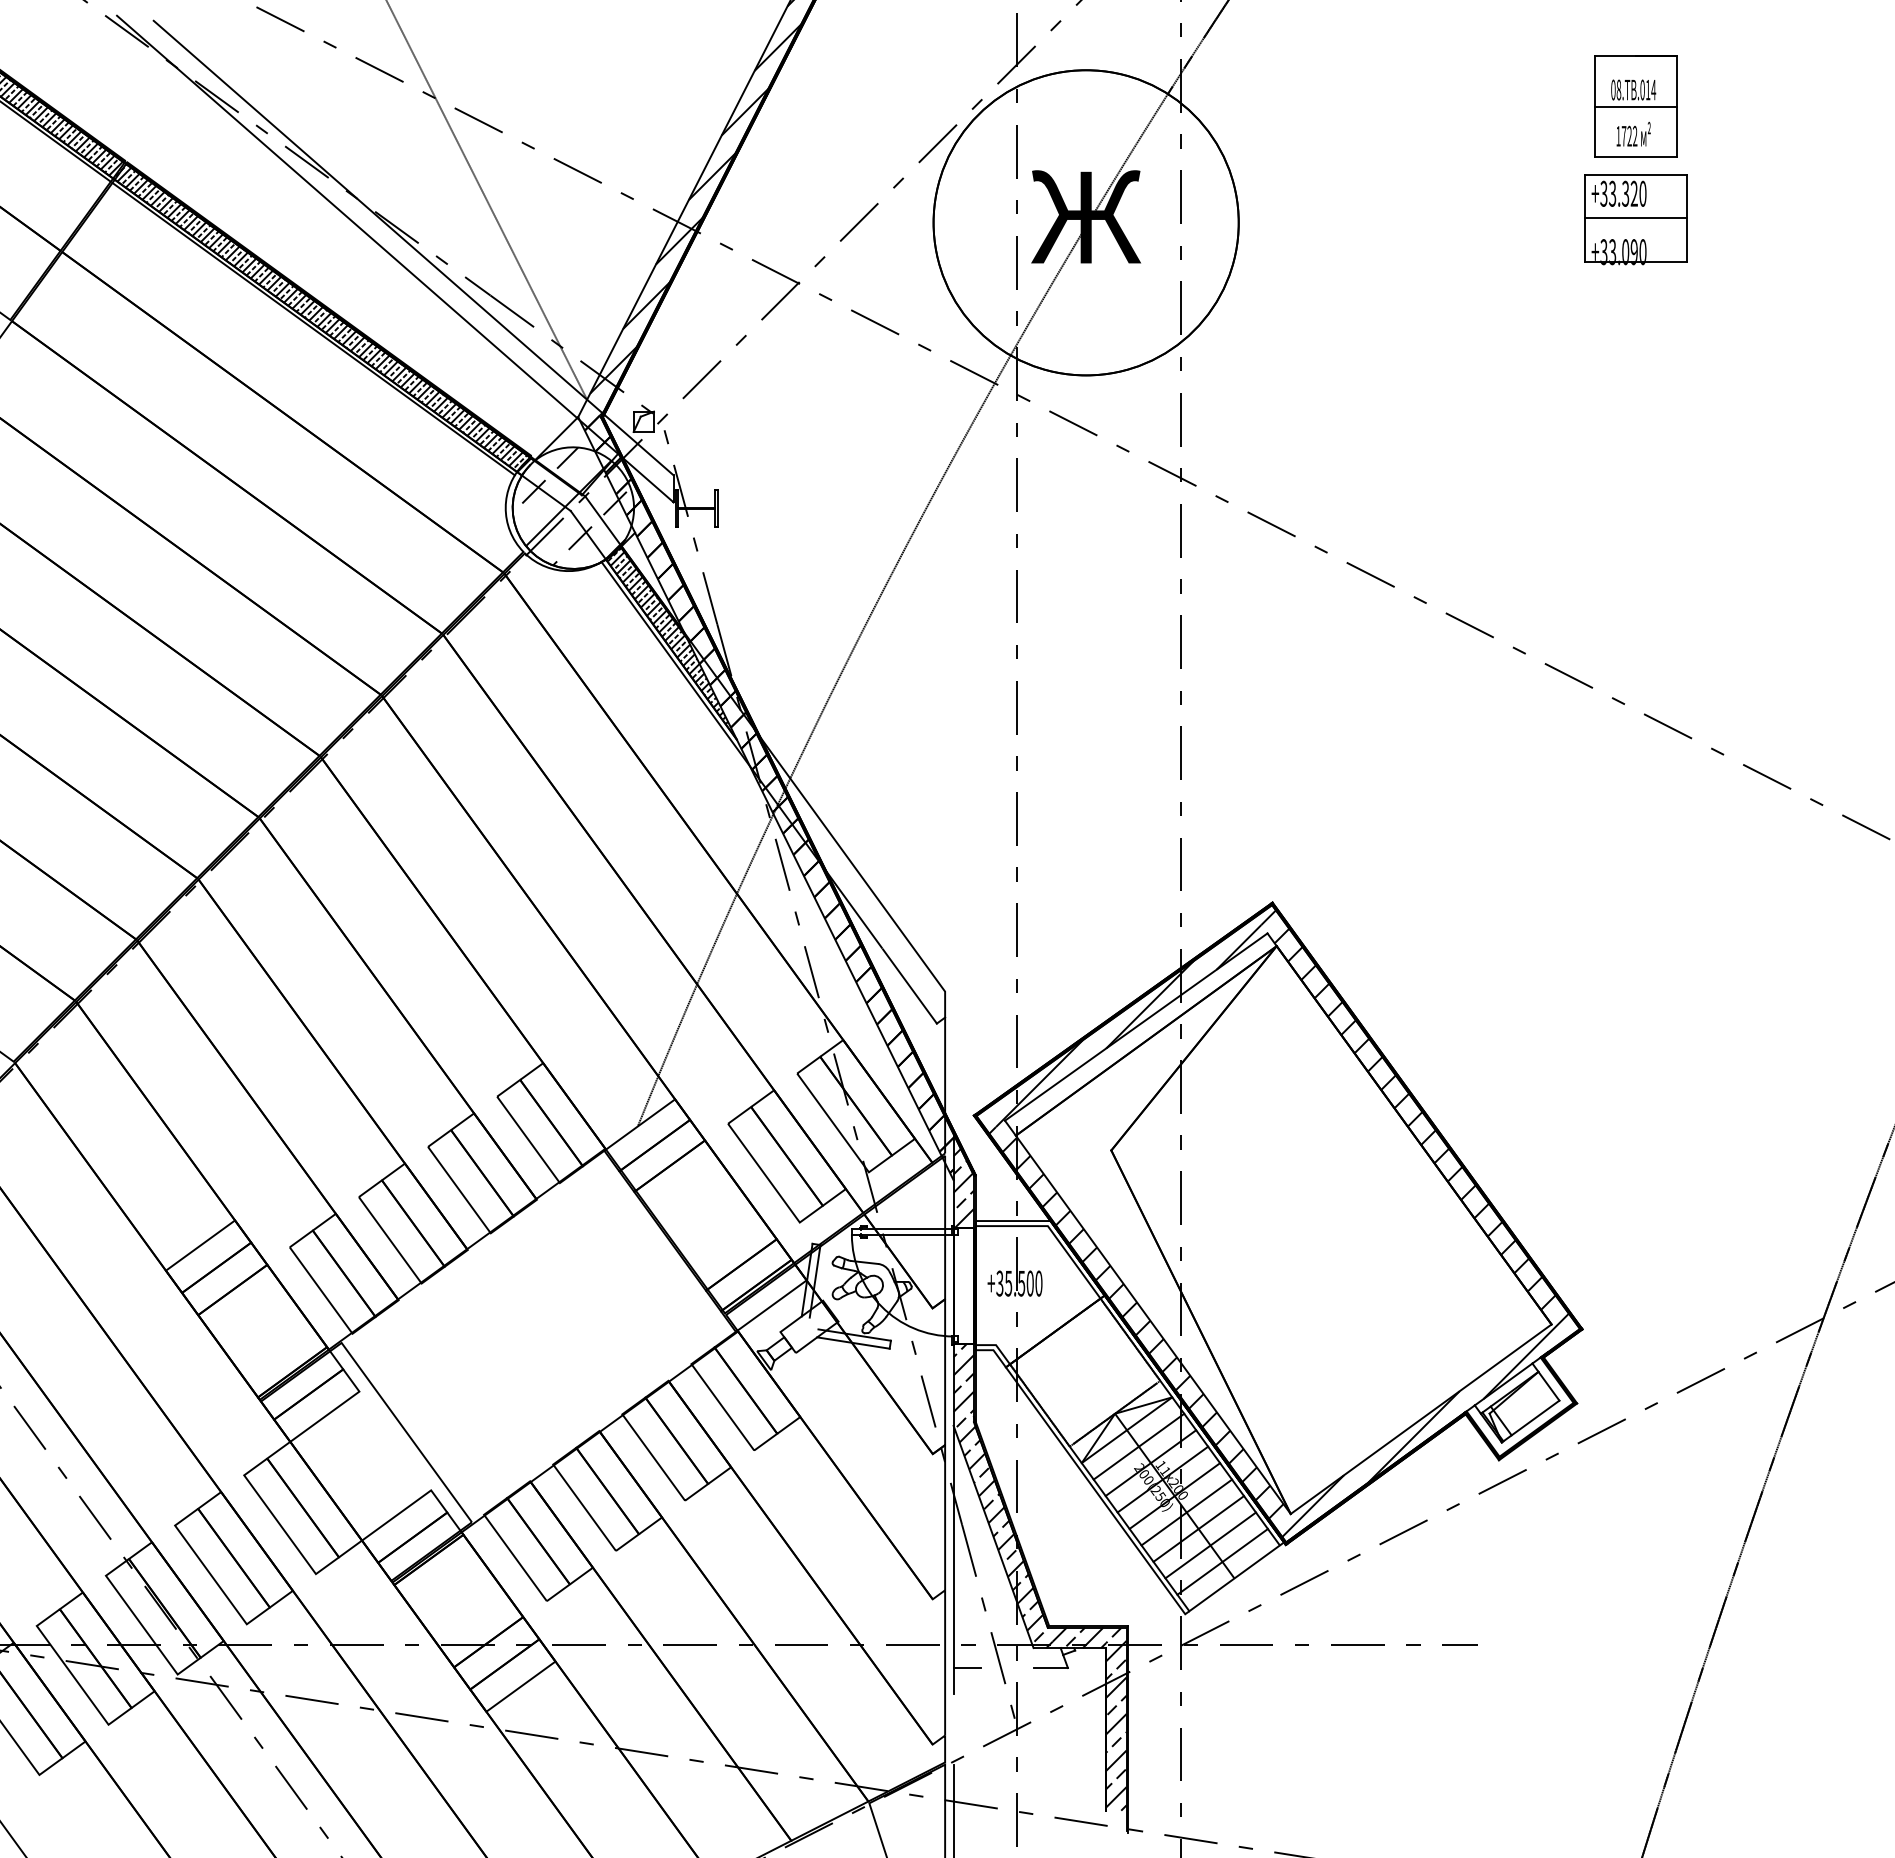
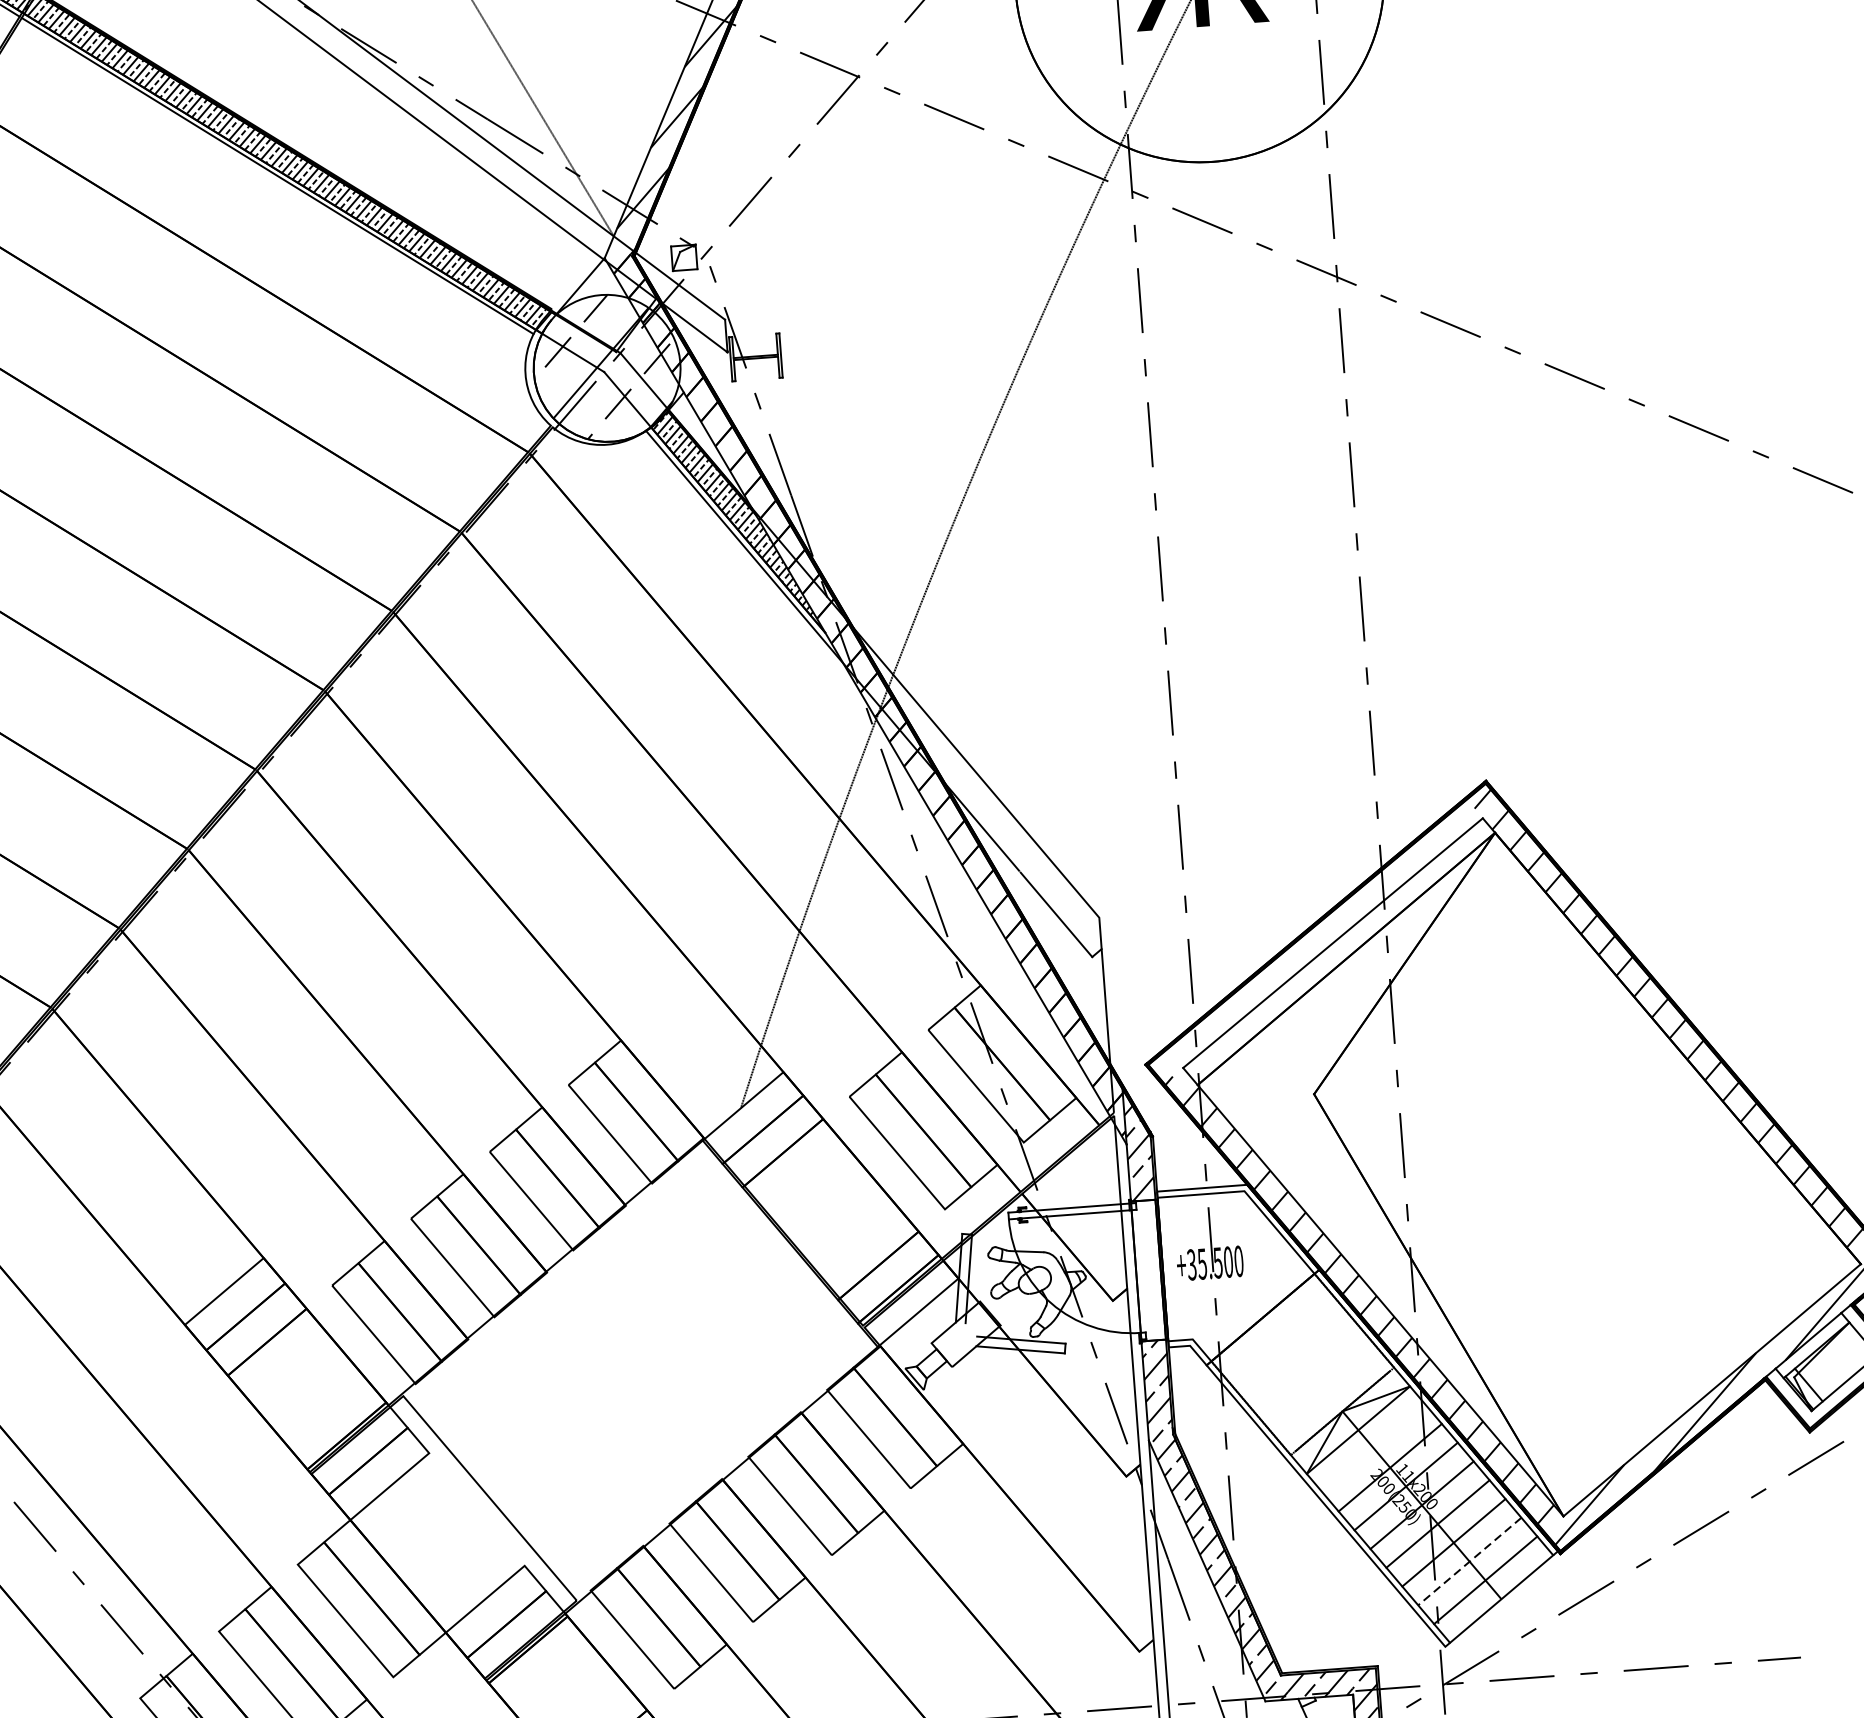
hatch: (1128, 1026) -> (1323, 943), removed
line: (1138, 1446) -> (1373, 1448), removed
line: (1210, 1545) -> (1469, 1561), solid -> dashed

